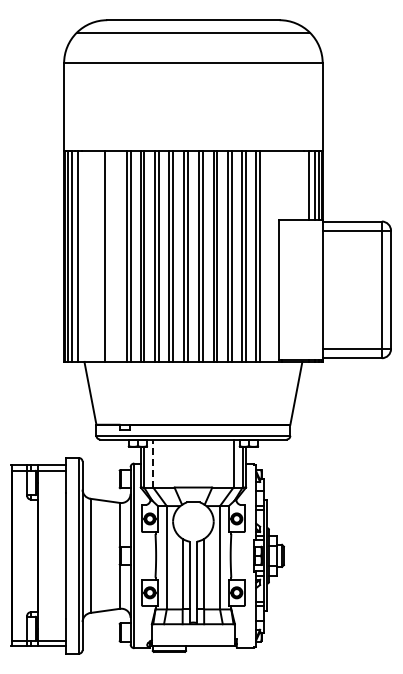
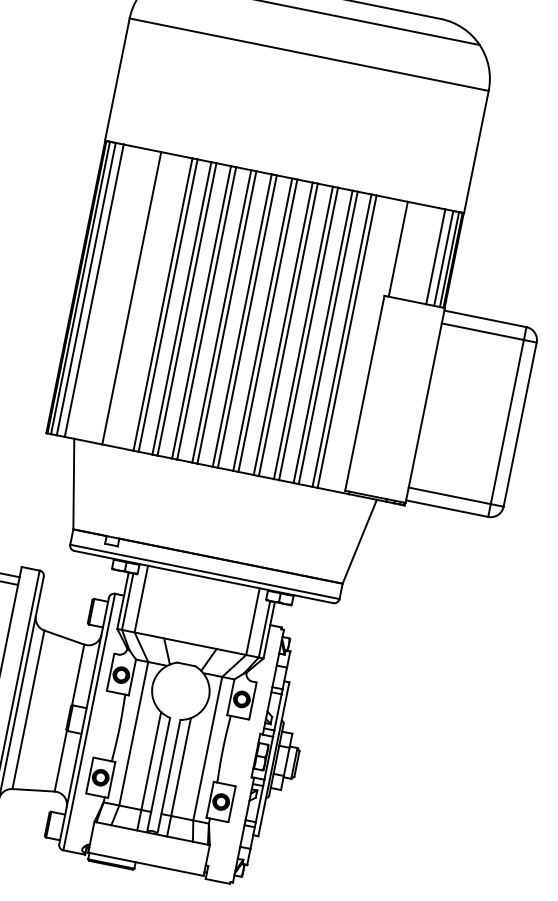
line: (282, 185) -> (398, 249), added
line: (153, 463) -> (141, 599), dashed -> solid

